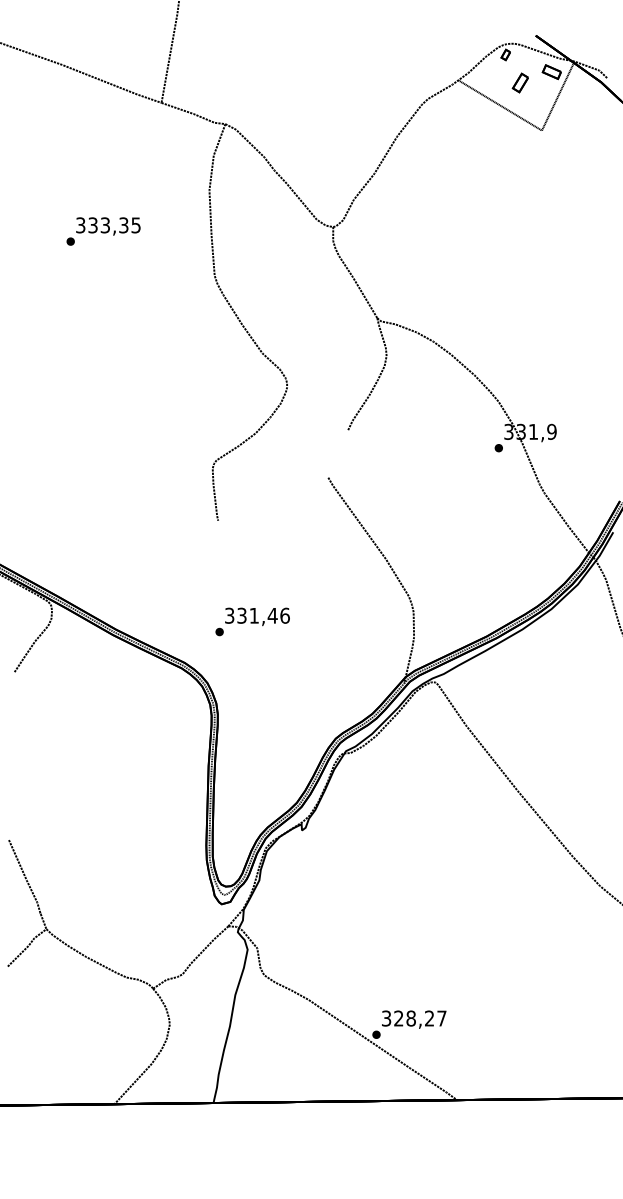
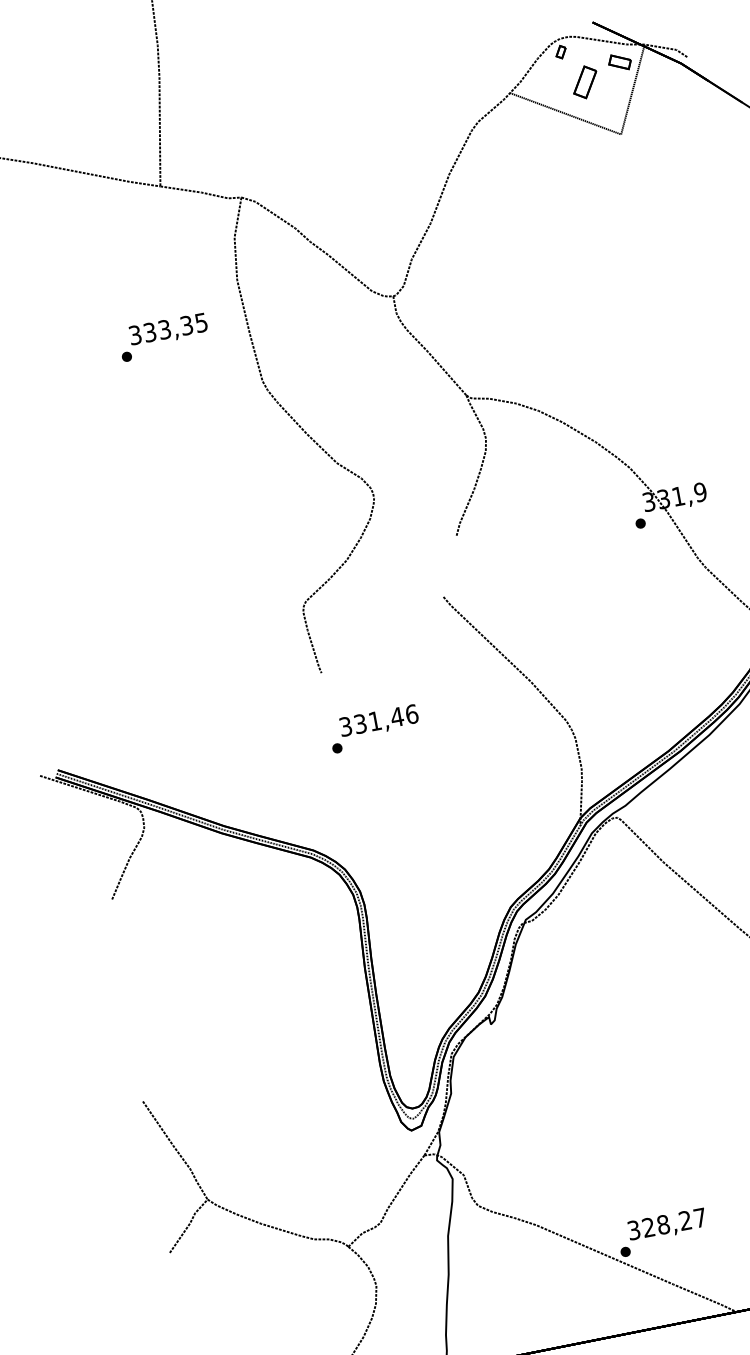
part: (519, 82) -> (583, 82), size x1.4
text: (103, 231) -> (163, 337), moved
text: (252, 621) -> (374, 728), moved

